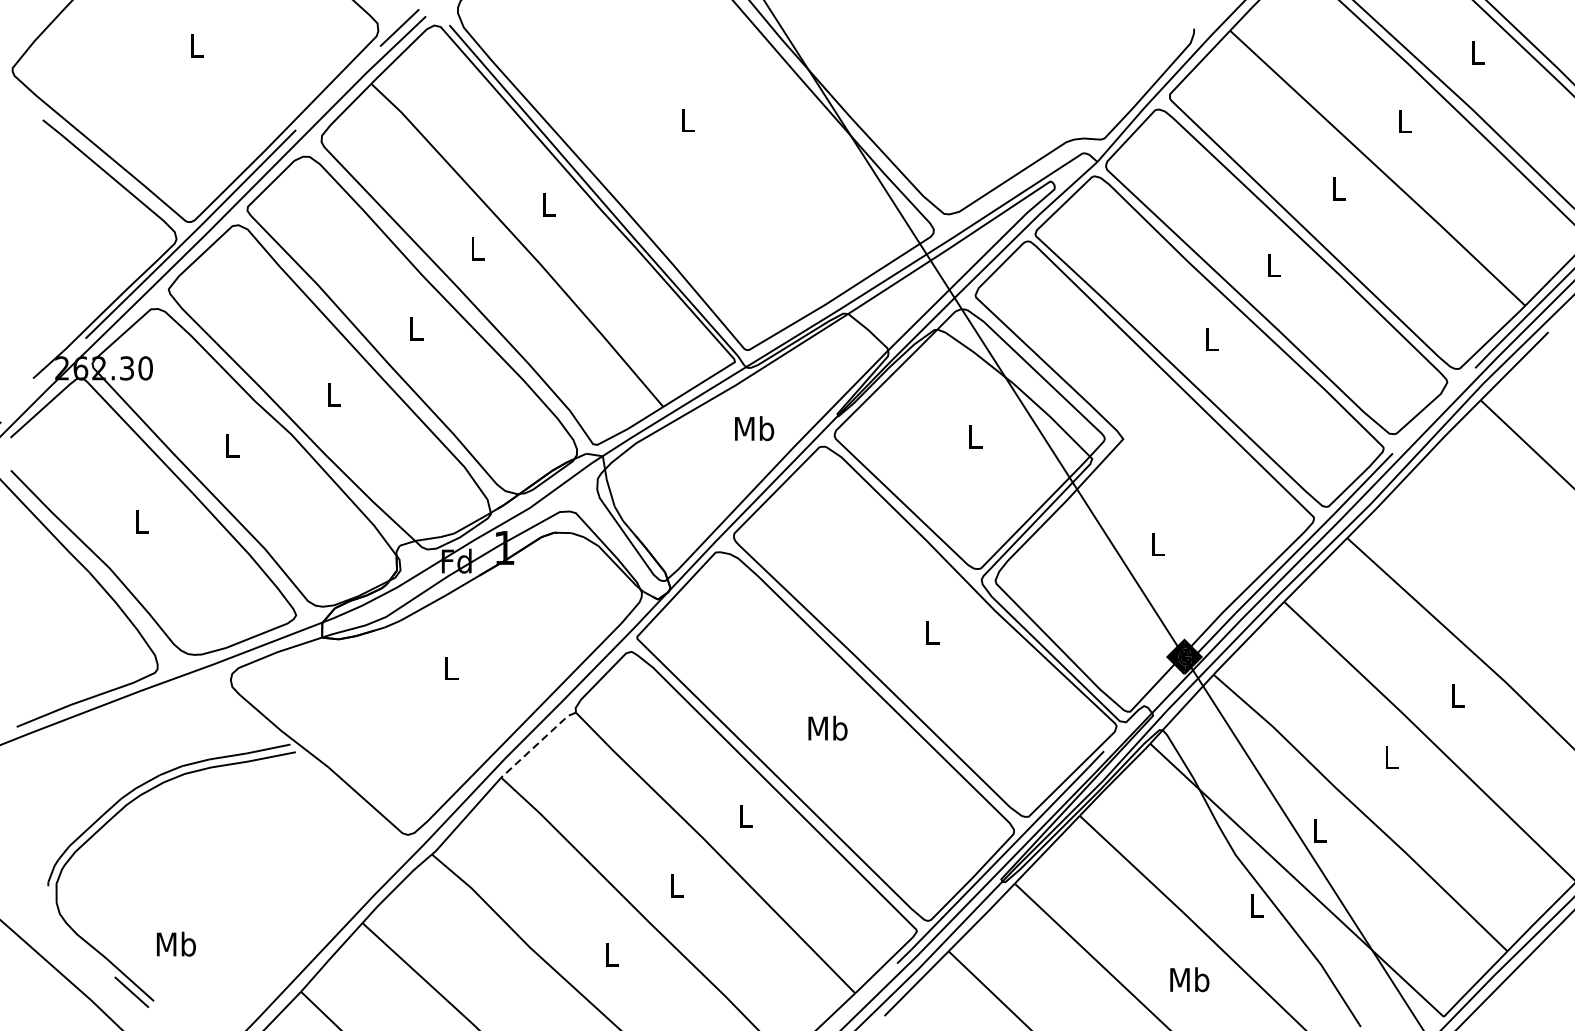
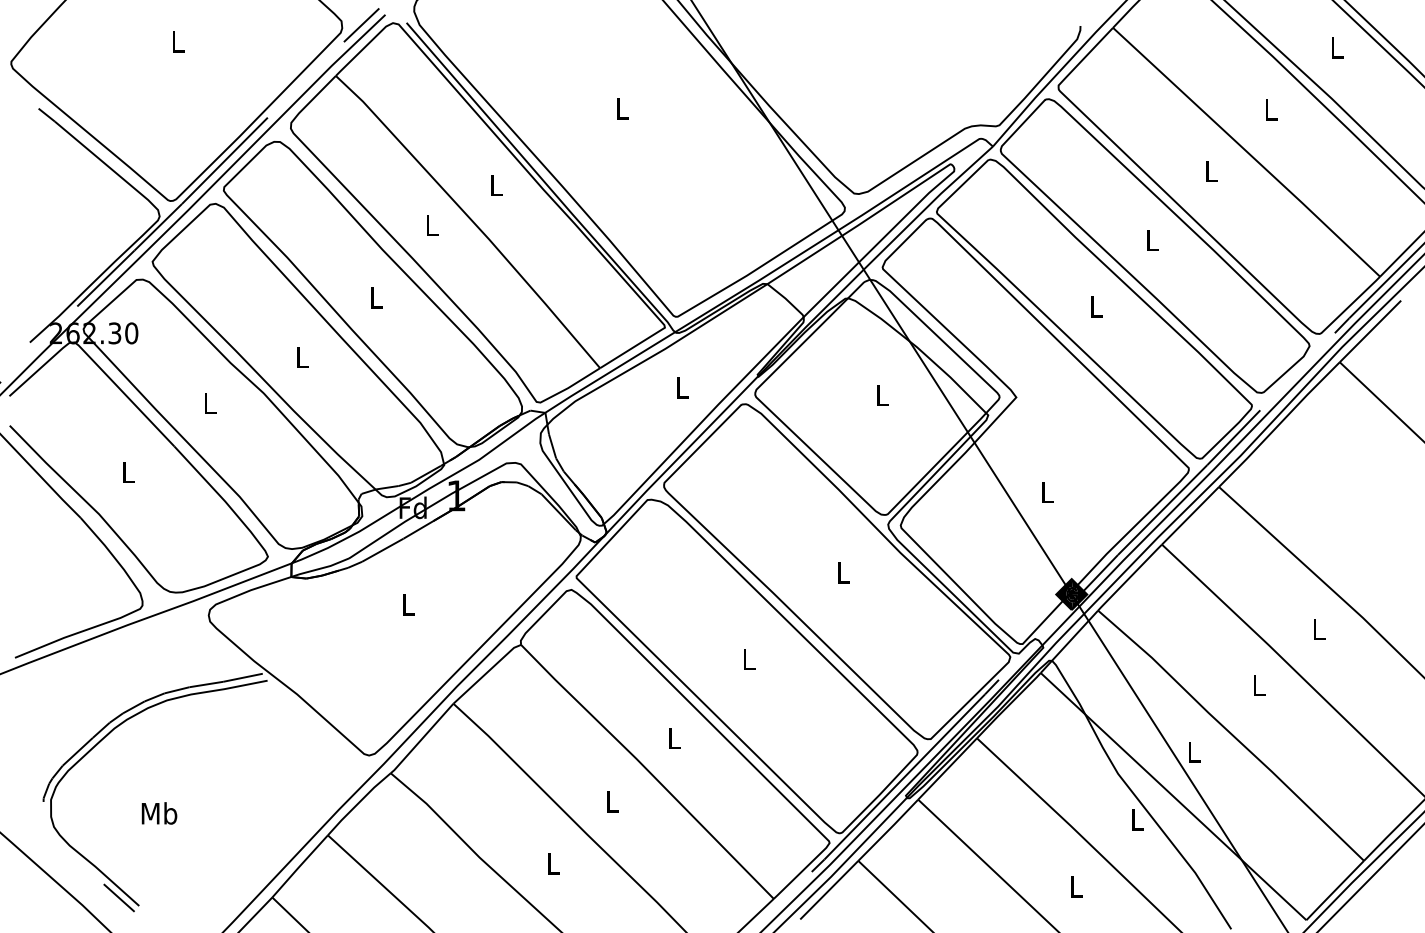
text: (754, 428) -> (682, 387), Mb -> L
text: (827, 727) -> (748, 658), Mb -> L
line: (538, 743) -> (487, 672), dashed -> solid
text: (176, 944) -> (159, 813), moved
text: (1189, 979) -> (1076, 886), Mb -> L

